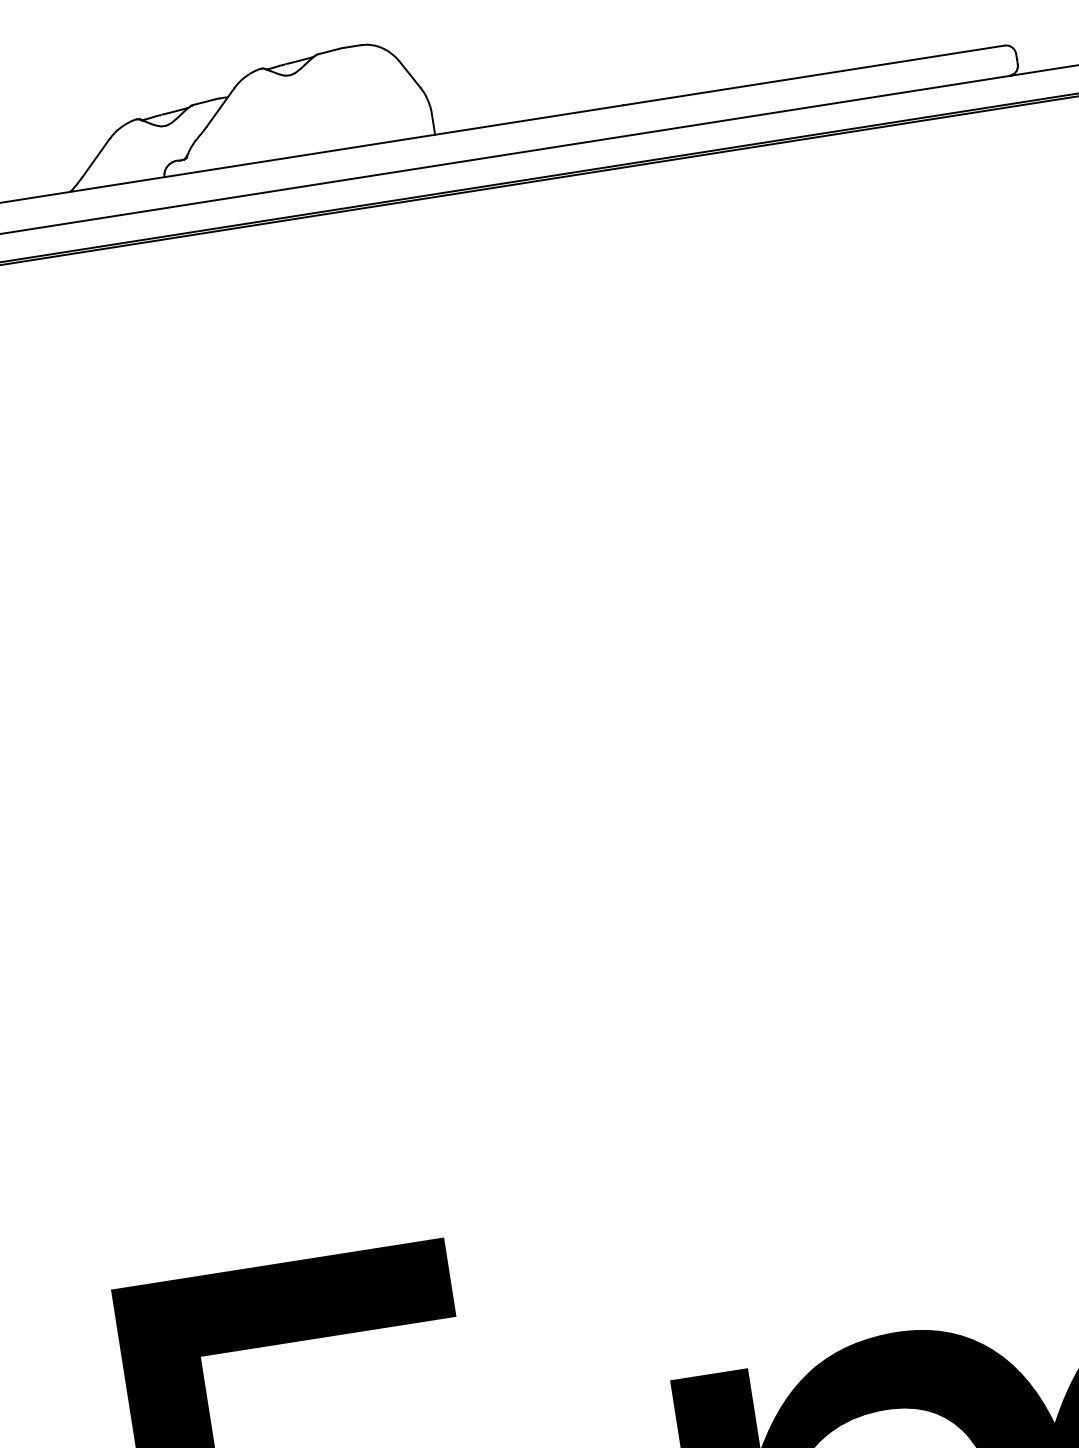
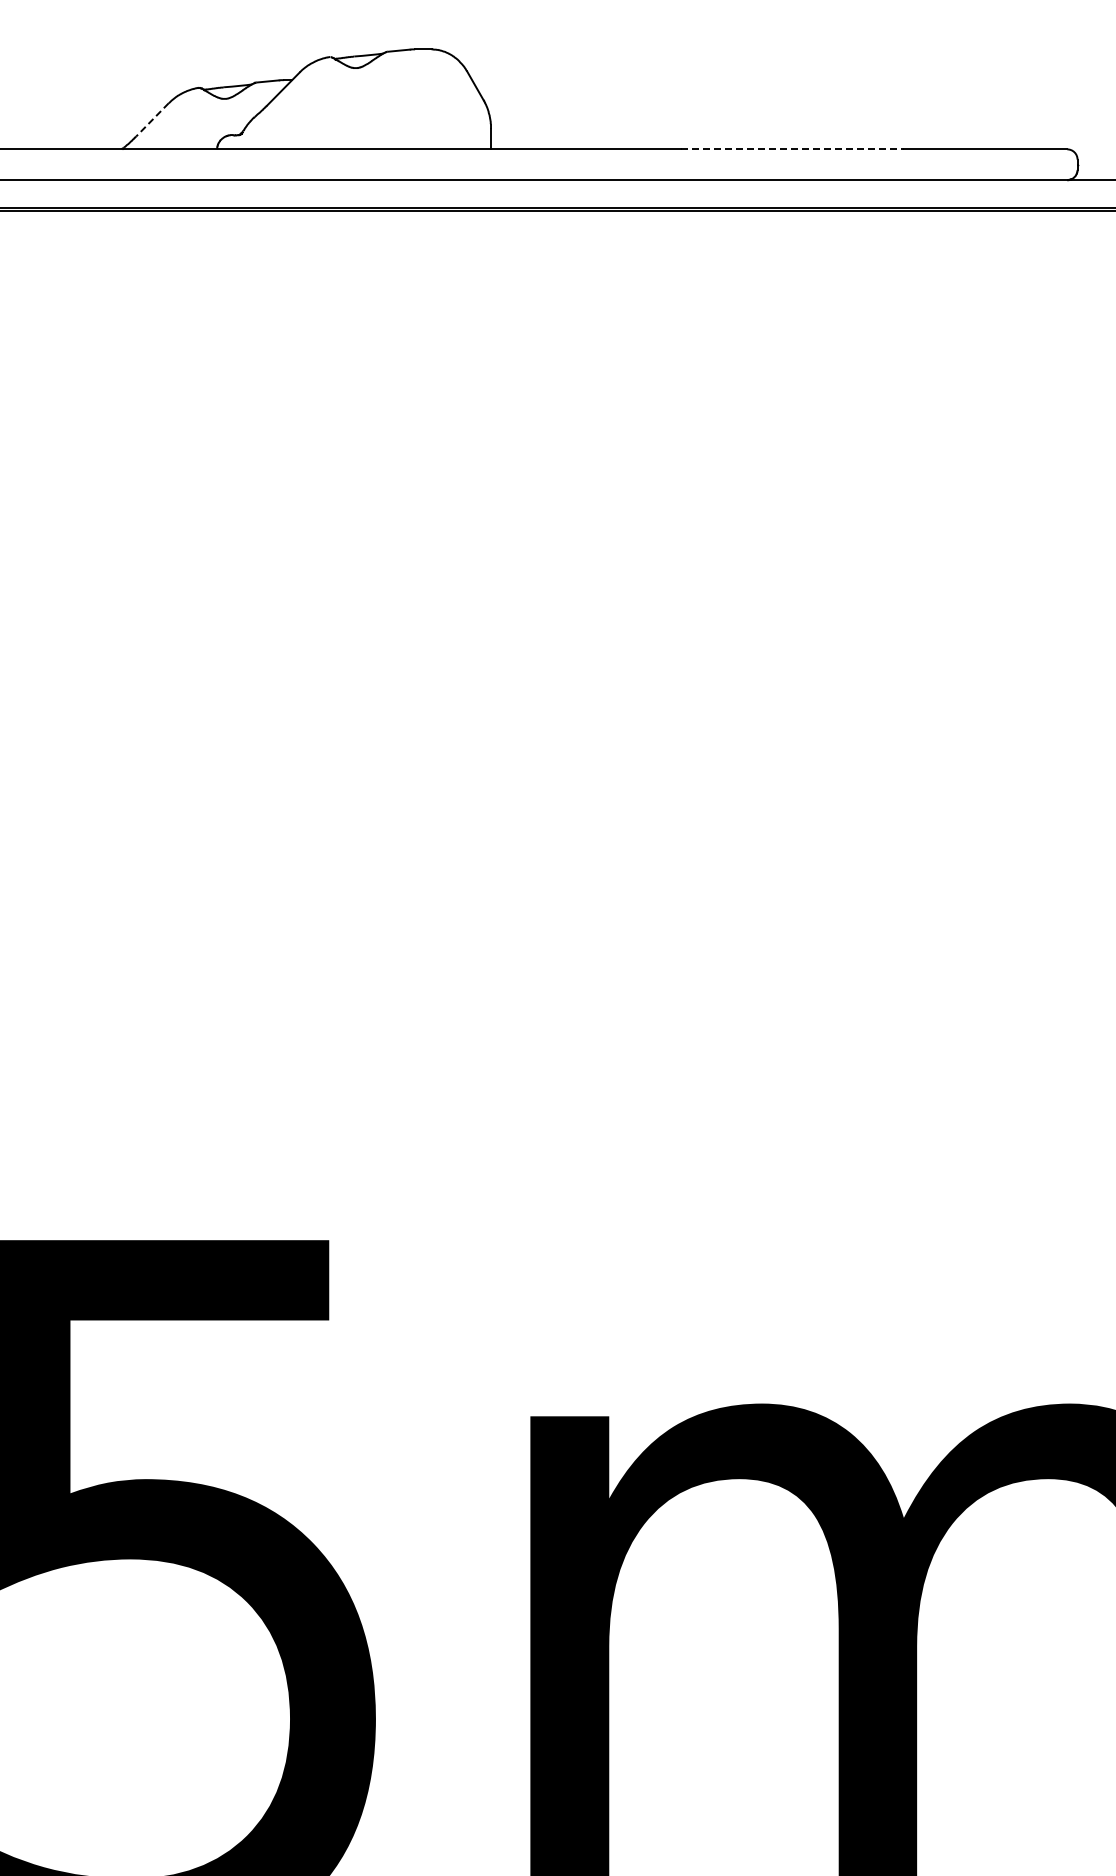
line: (734, 88) -> (793, 149), solid -> dashed
line: (96, 158) -> (152, 120), solid -> dashed

